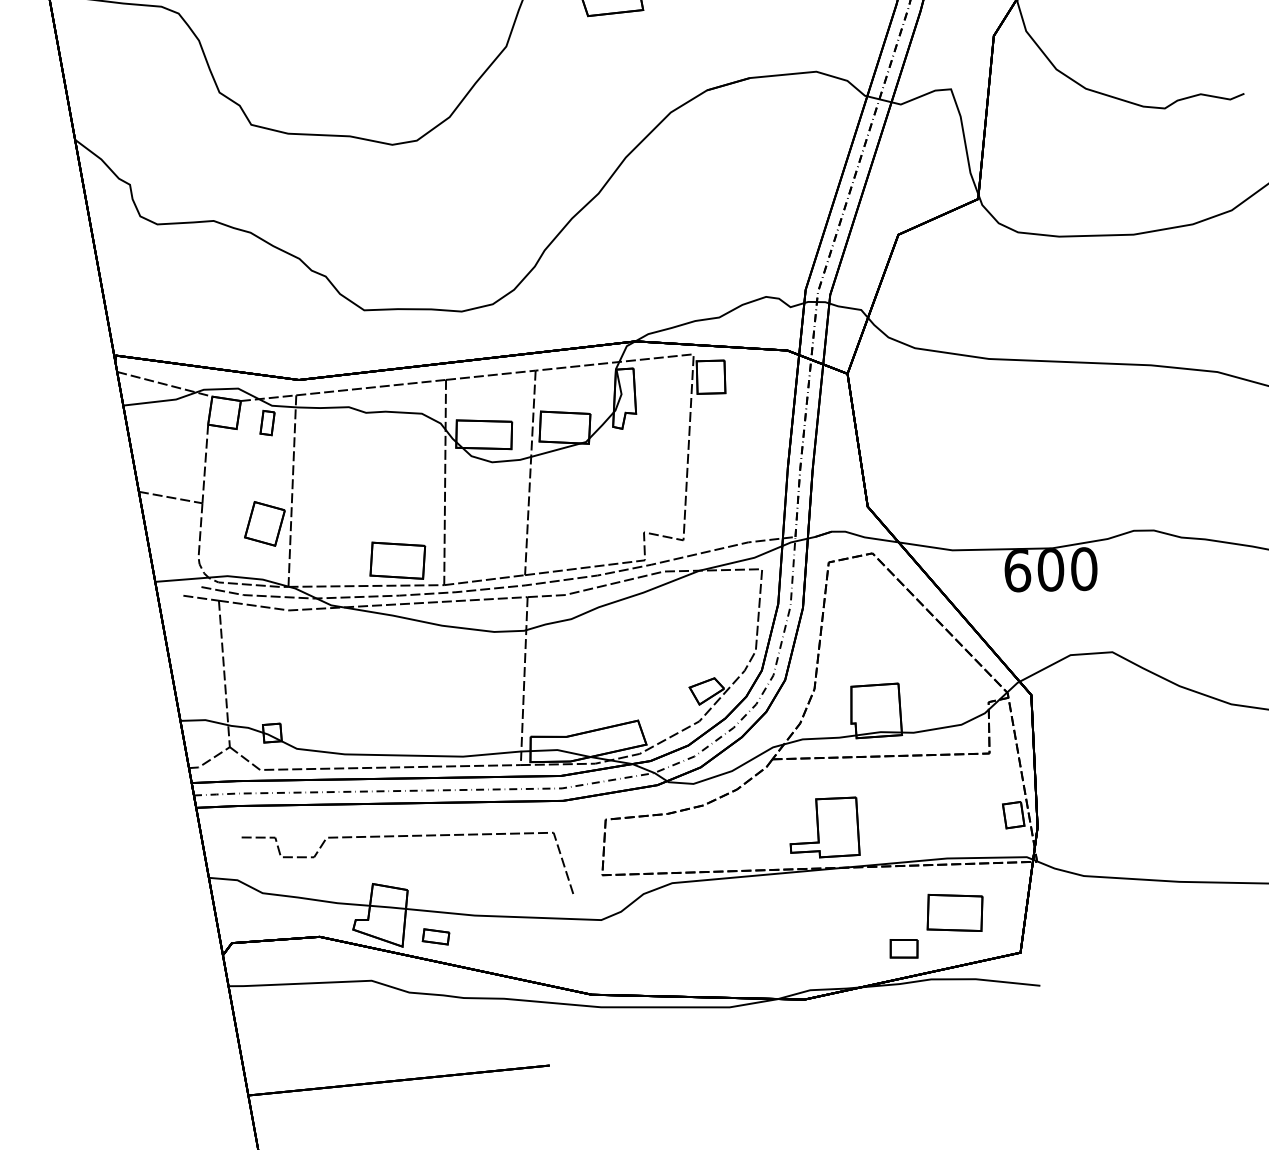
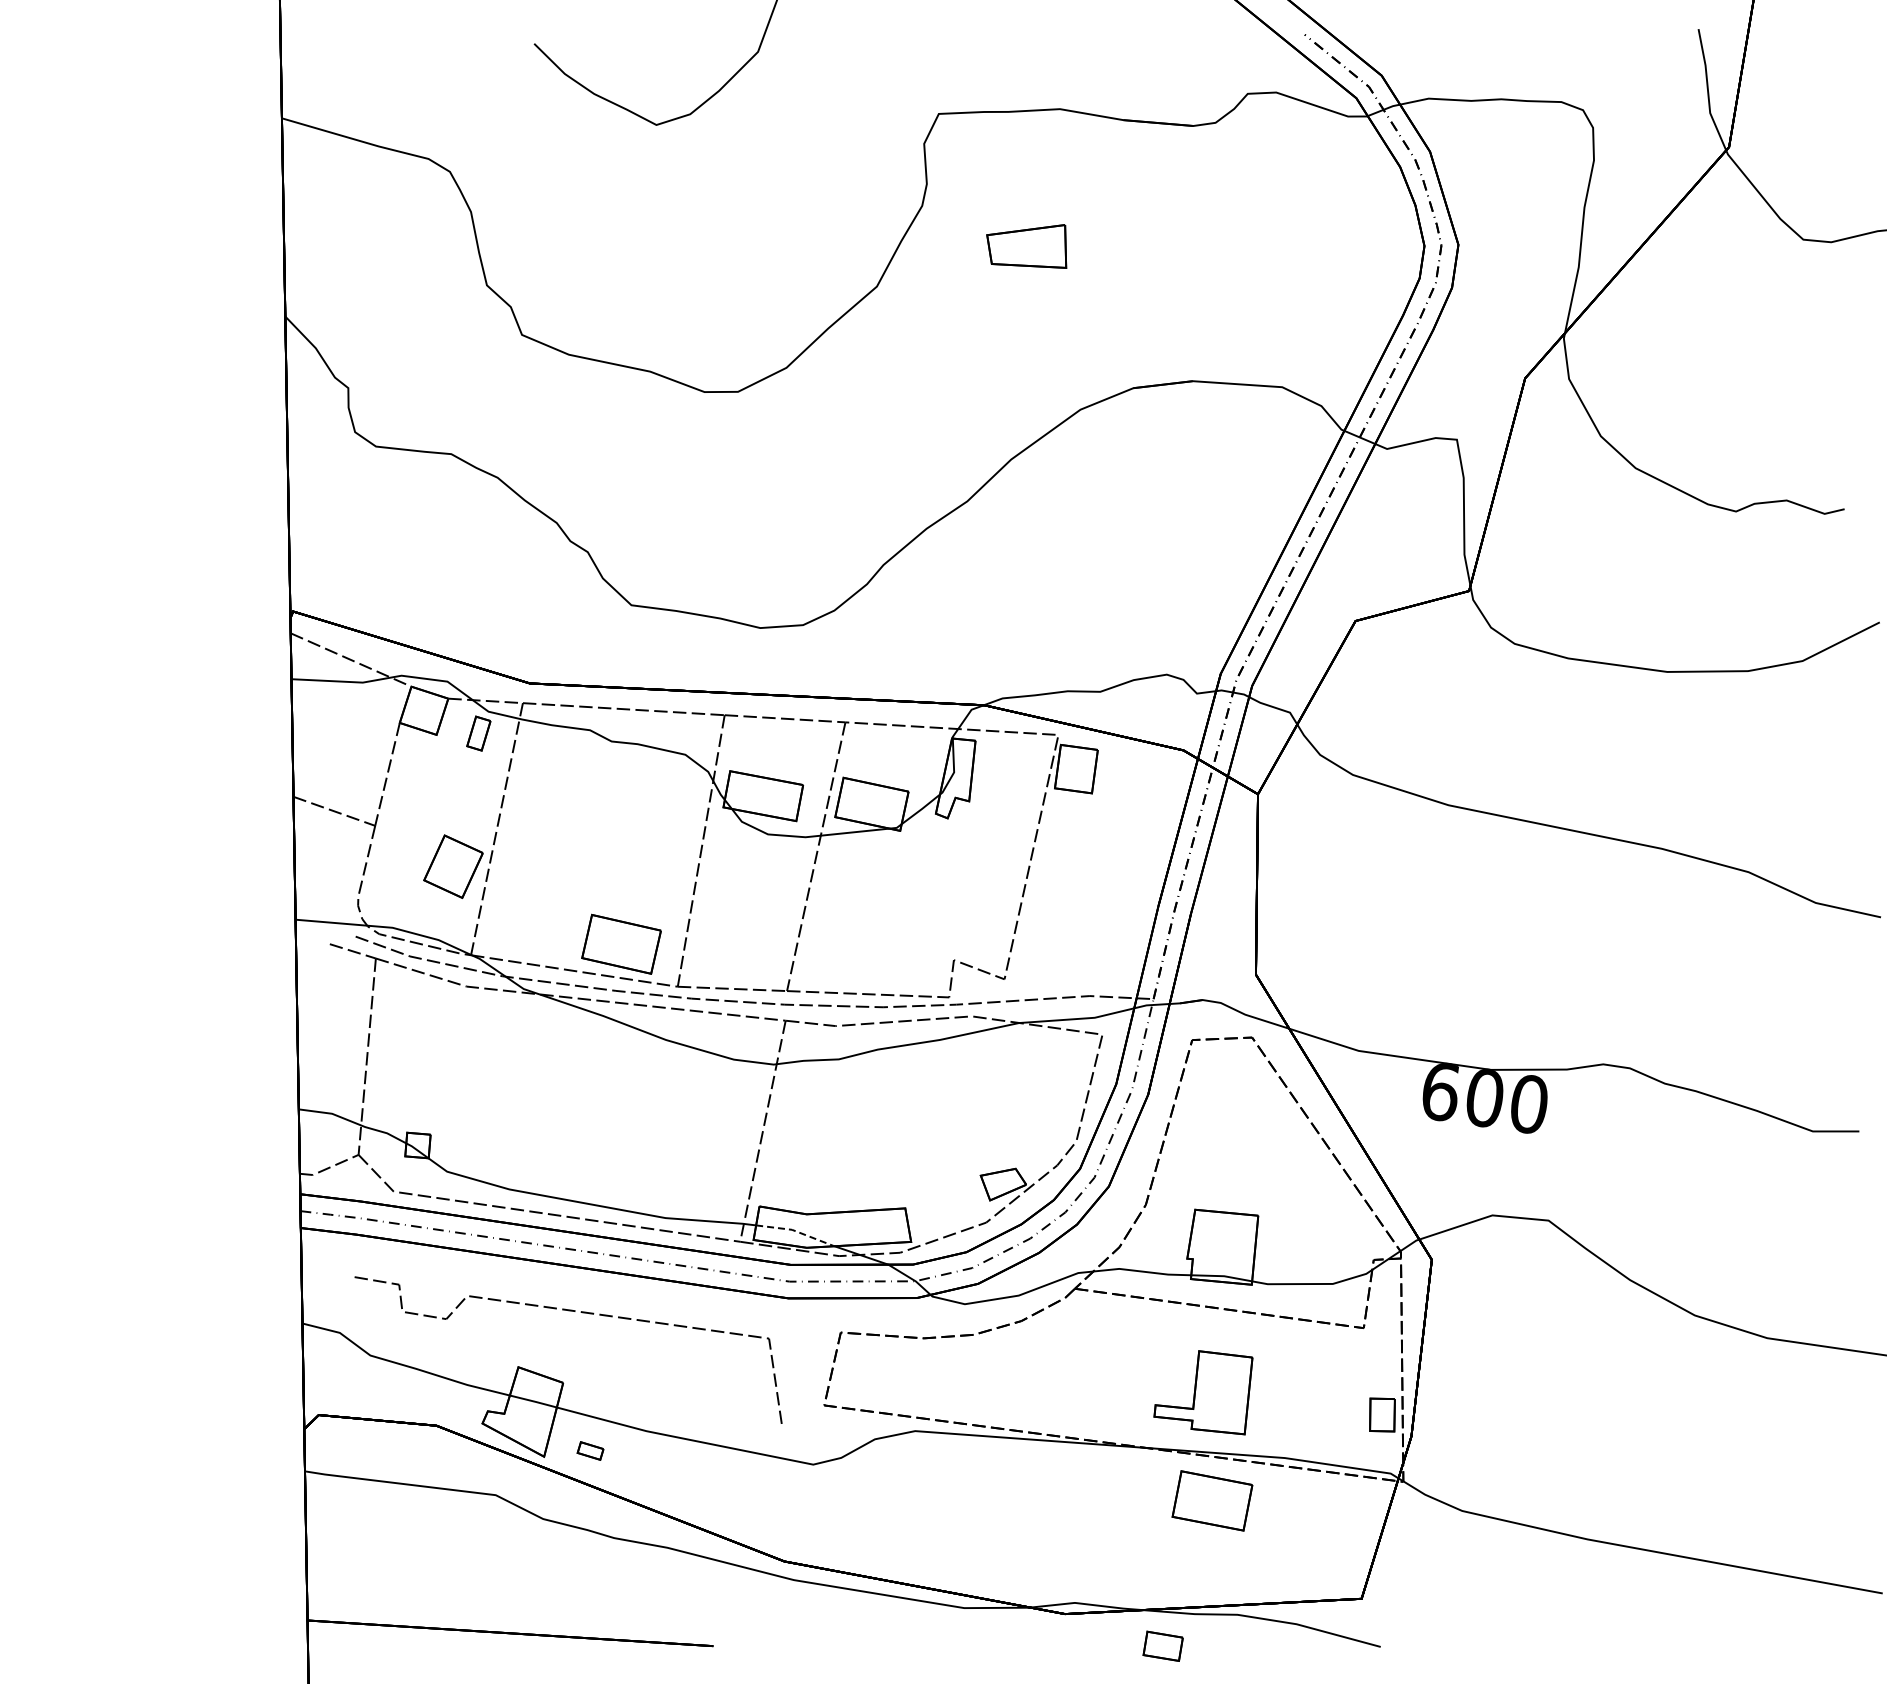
line: (560, 750) -> (796, 1231), solid -> dashed
part: (824, 829) -> (1203, 1392), moved
part: (955, 912) -> (1212, 1500), moved
part: (435, 936) -> (590, 1450), size x0.7
part: (903, 948) -> (1162, 1645), moved

